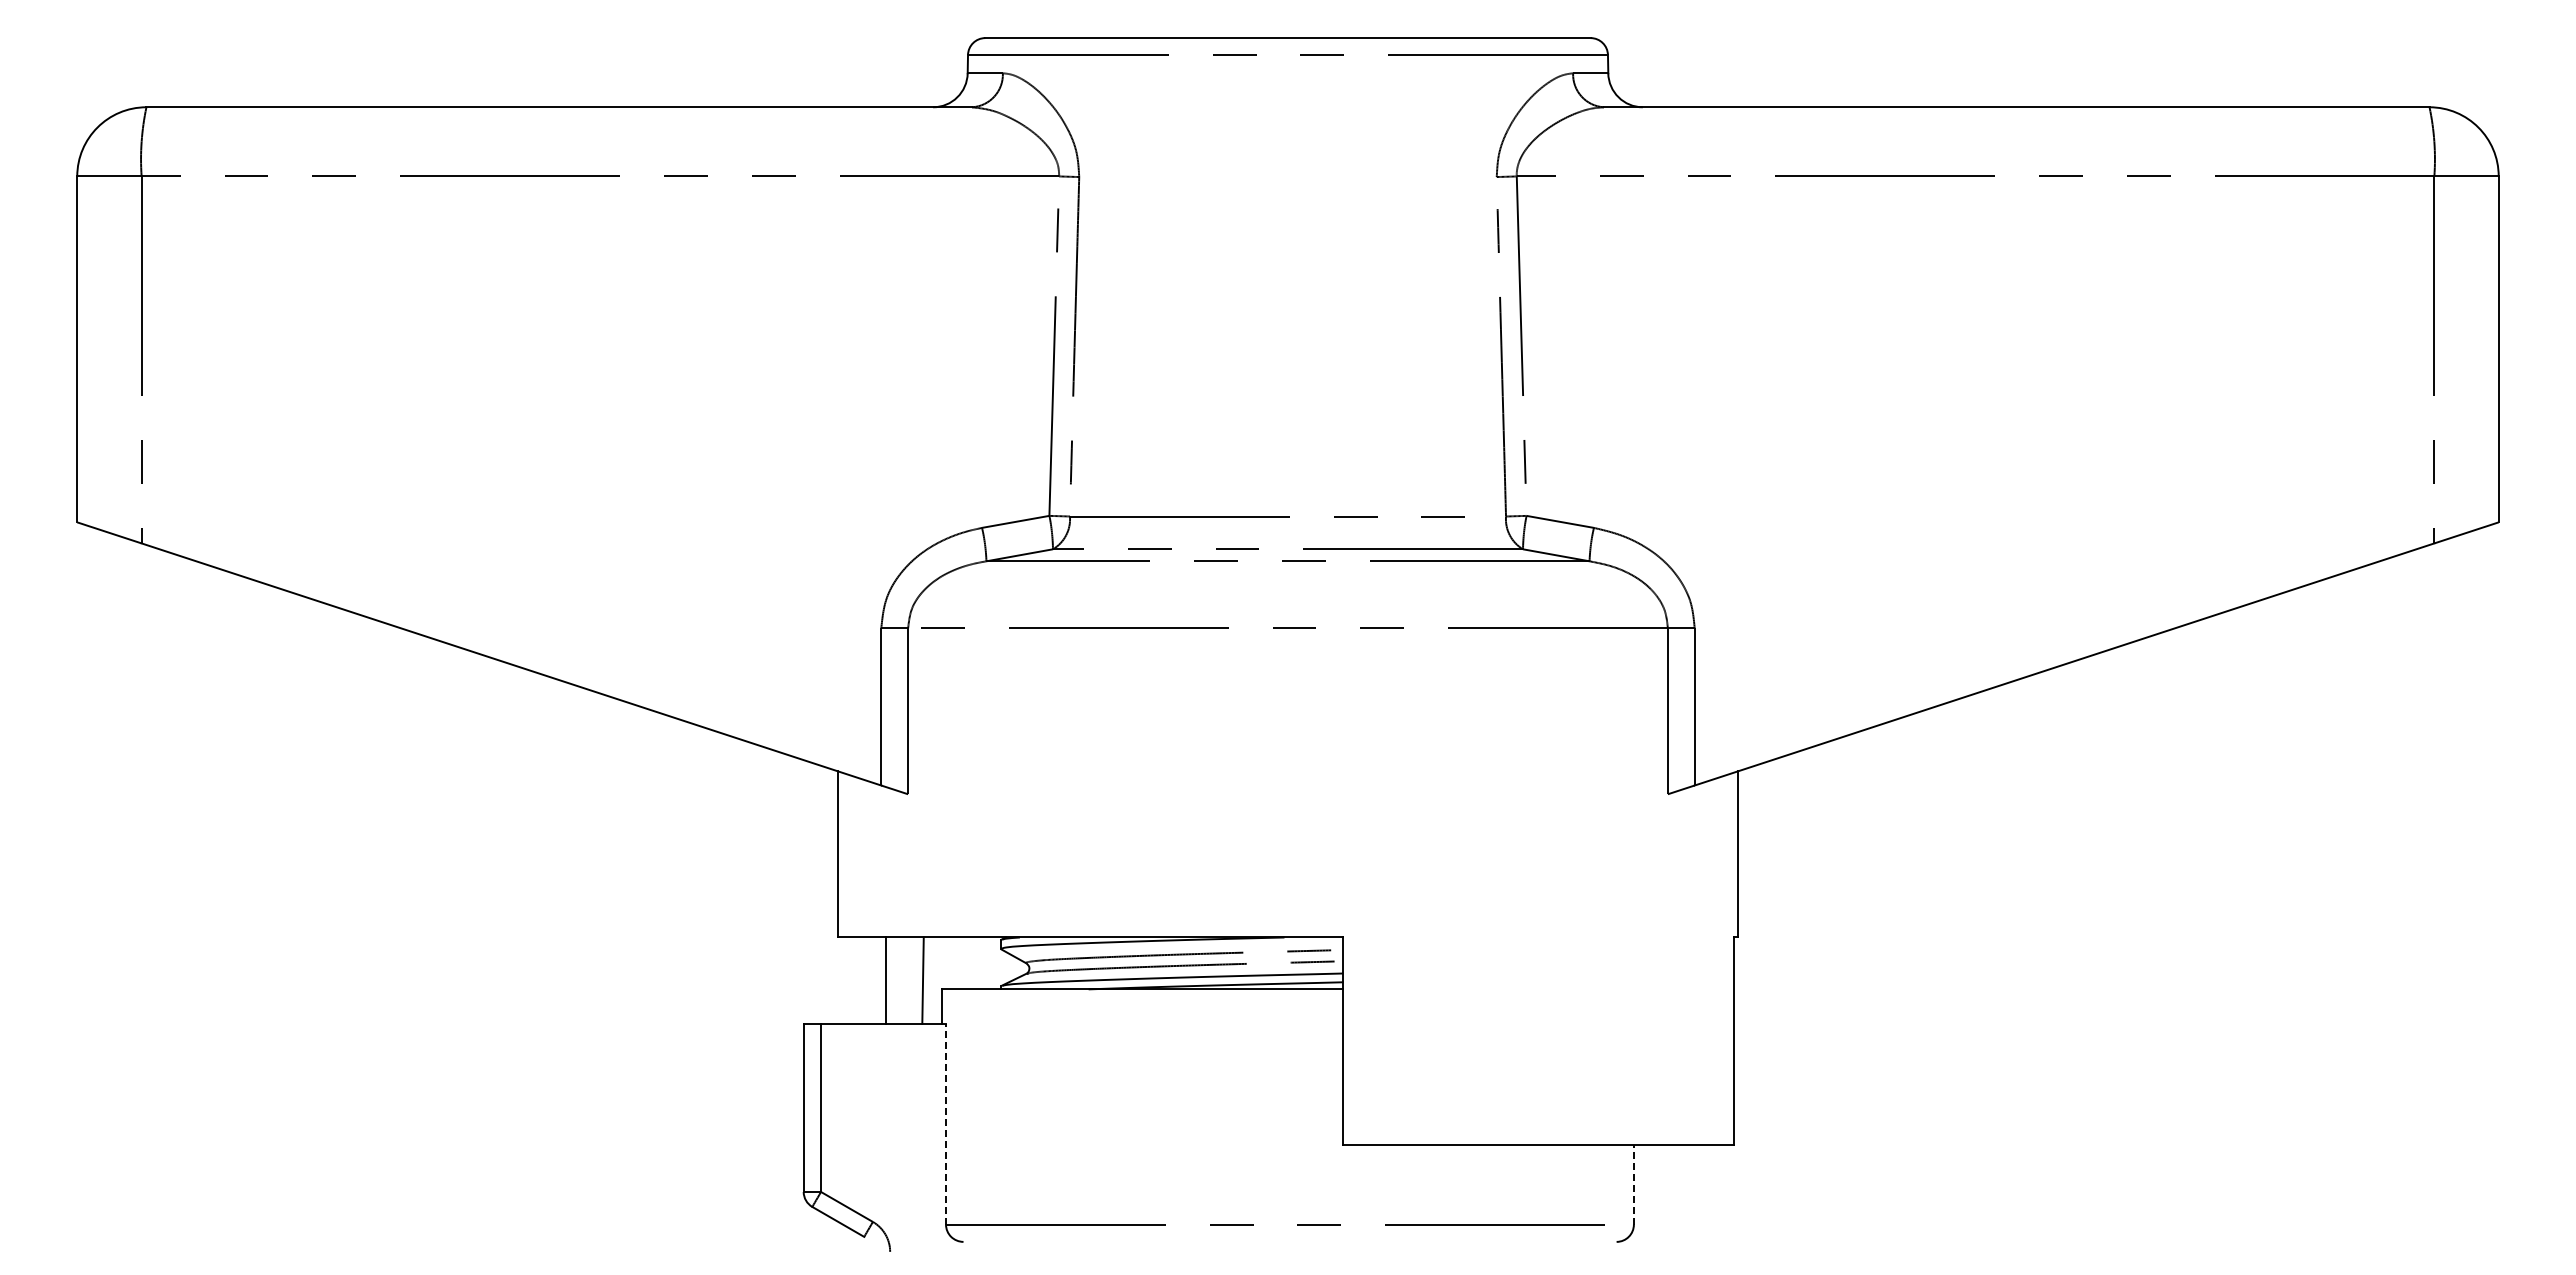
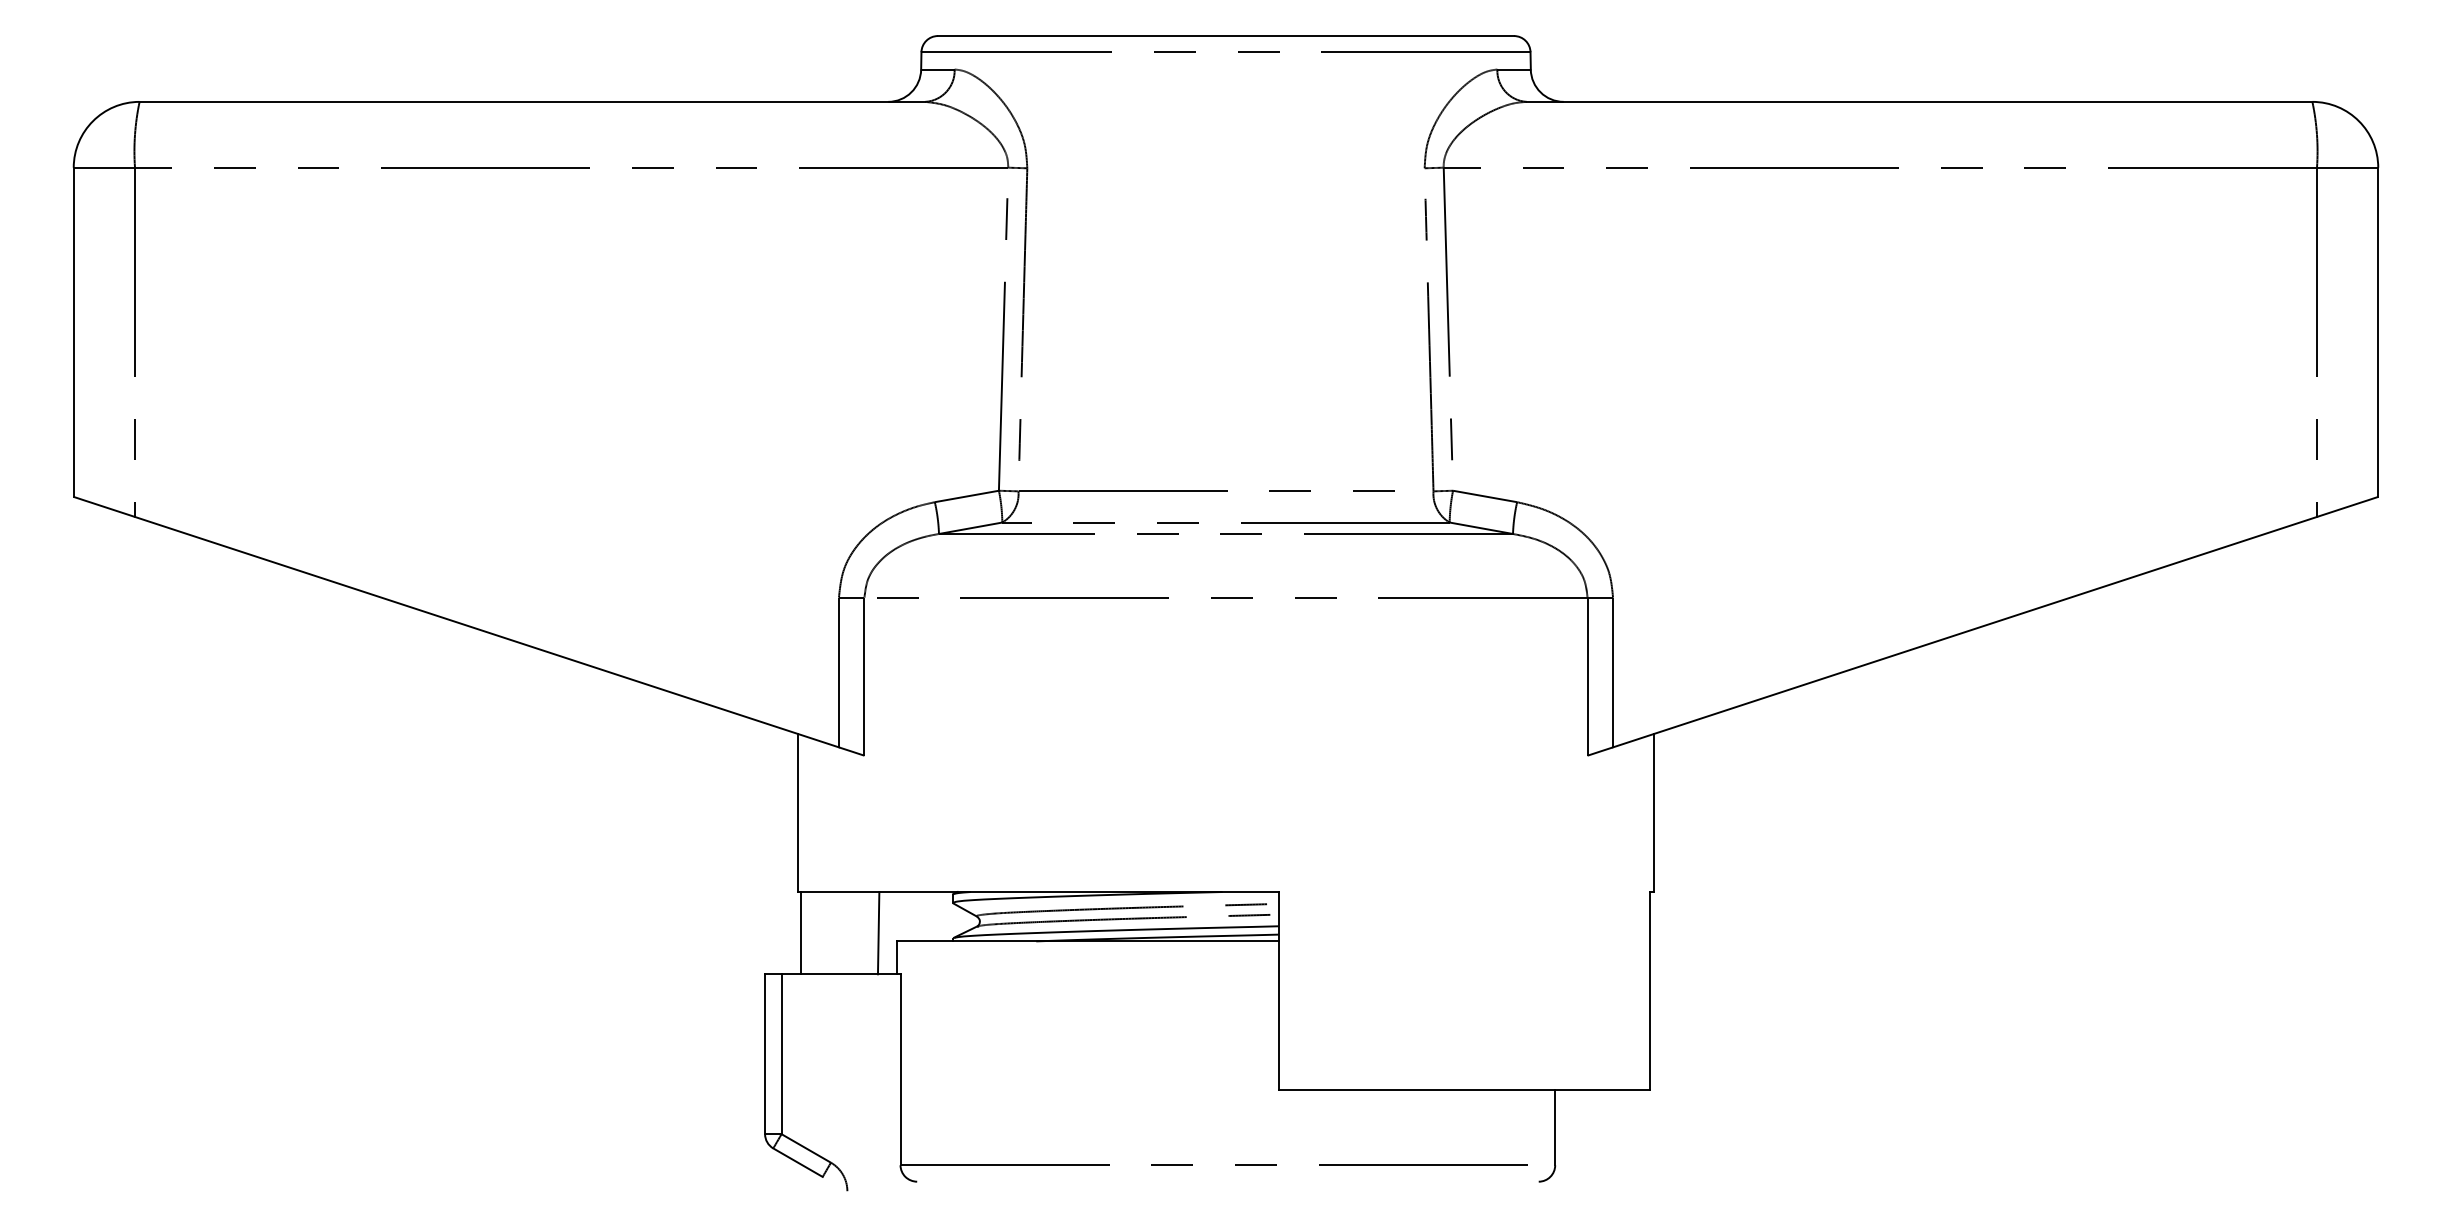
line: (885, 980) -> (801, 932), moved
line: (946, 1123) -> (900, 1069), dashed -> solid
line: (1633, 1184) -> (1554, 1127), dashed -> solid

